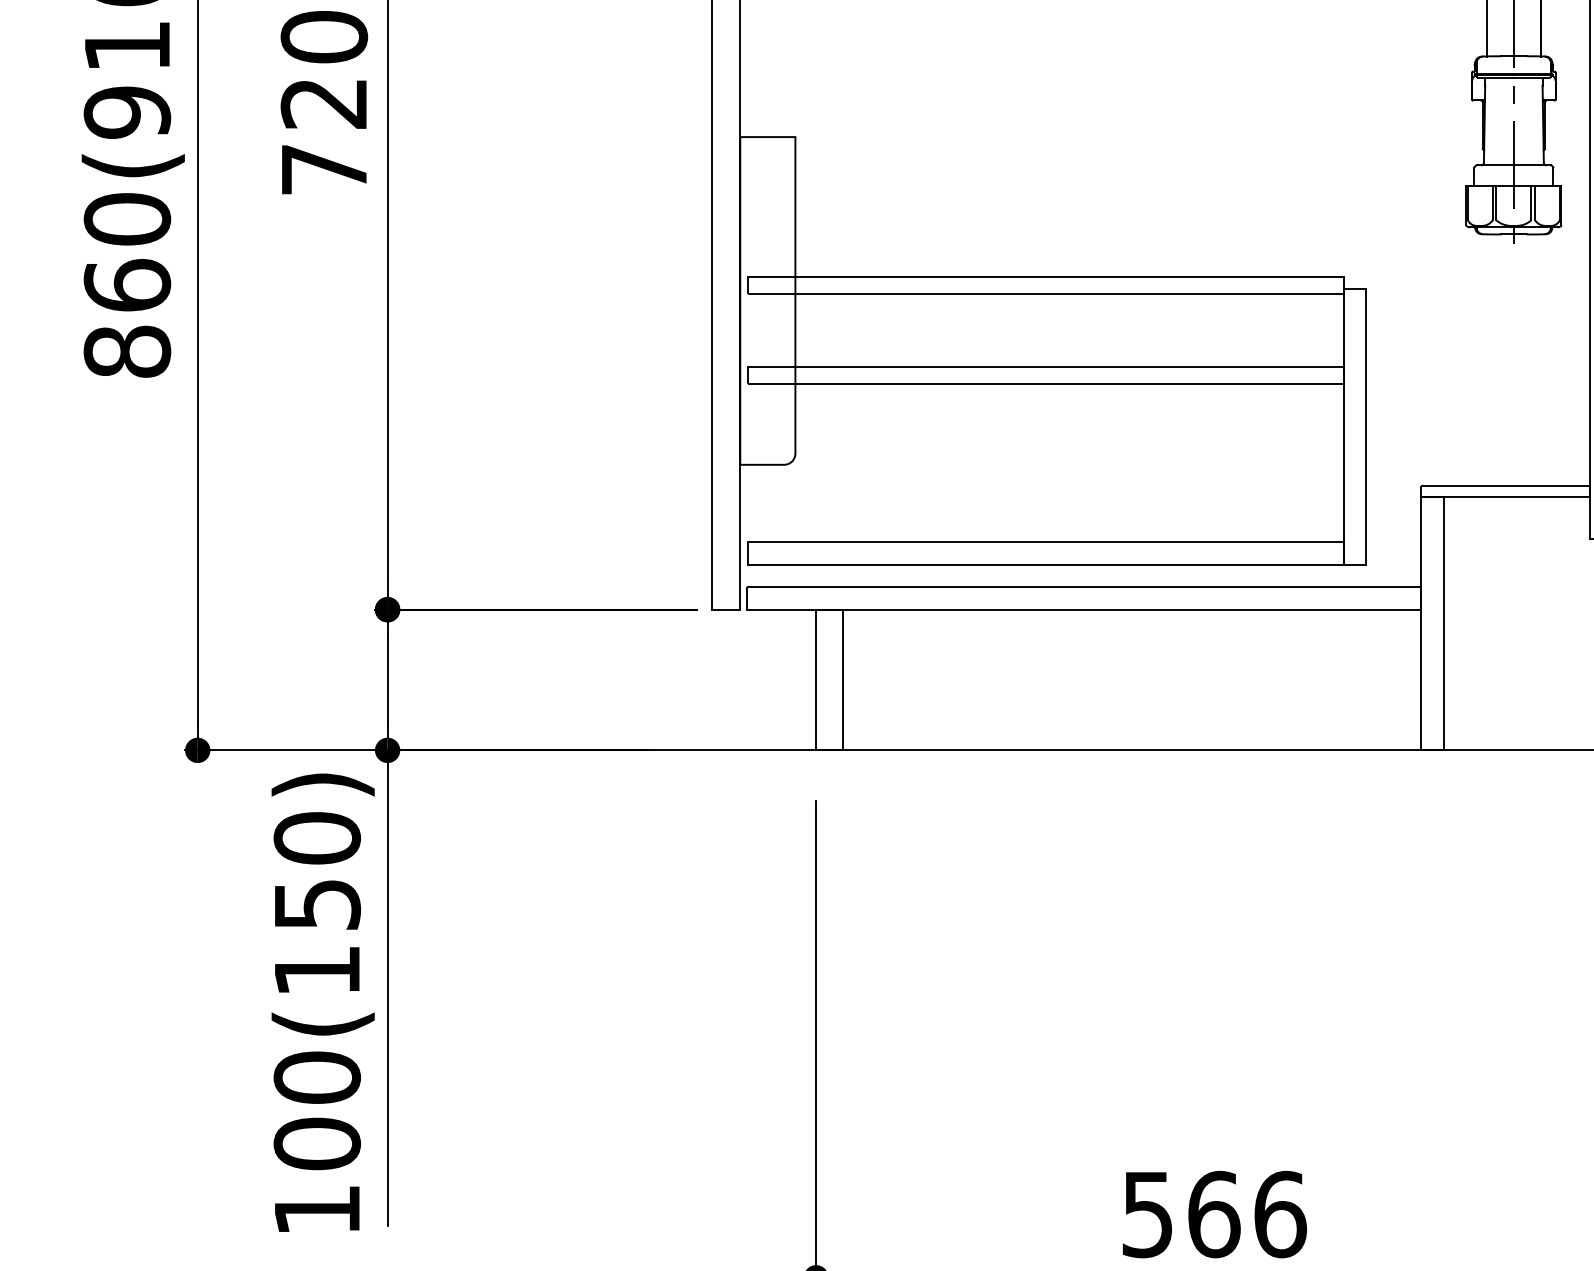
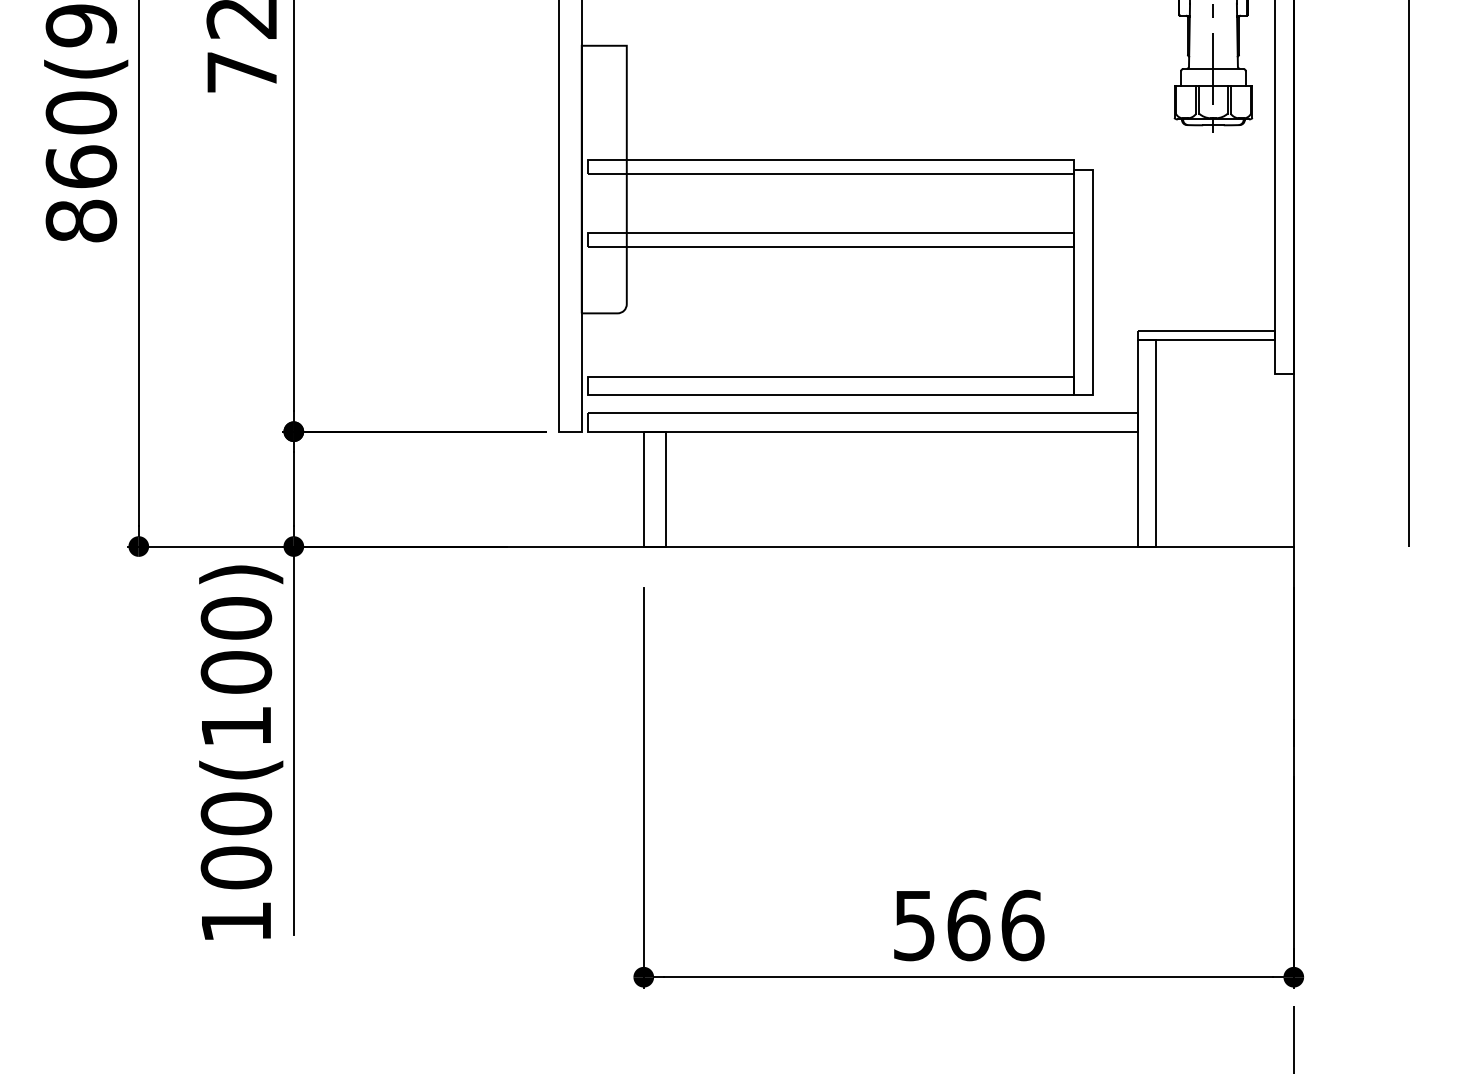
text: (317, 904) -> (236, 672), 100(150) -> 100(100)

